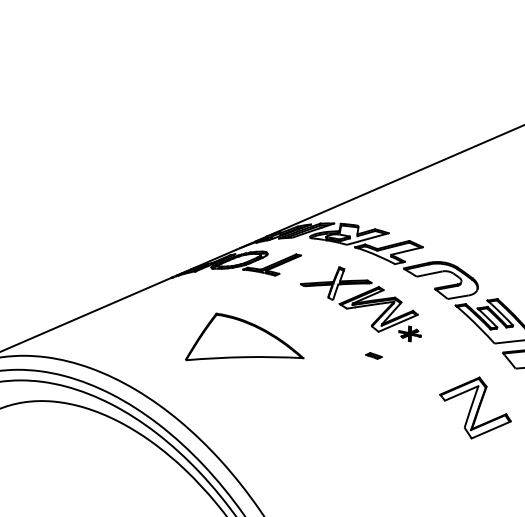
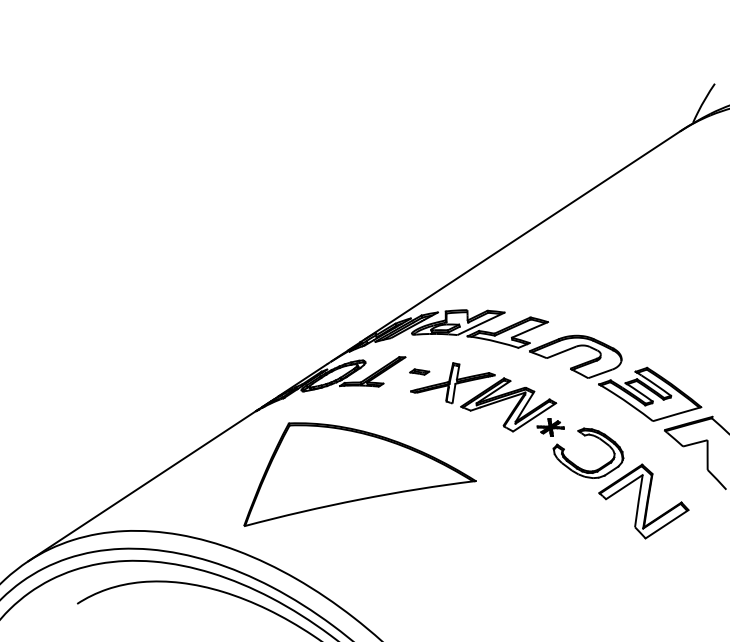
part: (246, 344) -> (359, 474), size x1.67
part: (437, 346) -> (586, 436), added
part: (373, 355) -> (419, 371), moved

